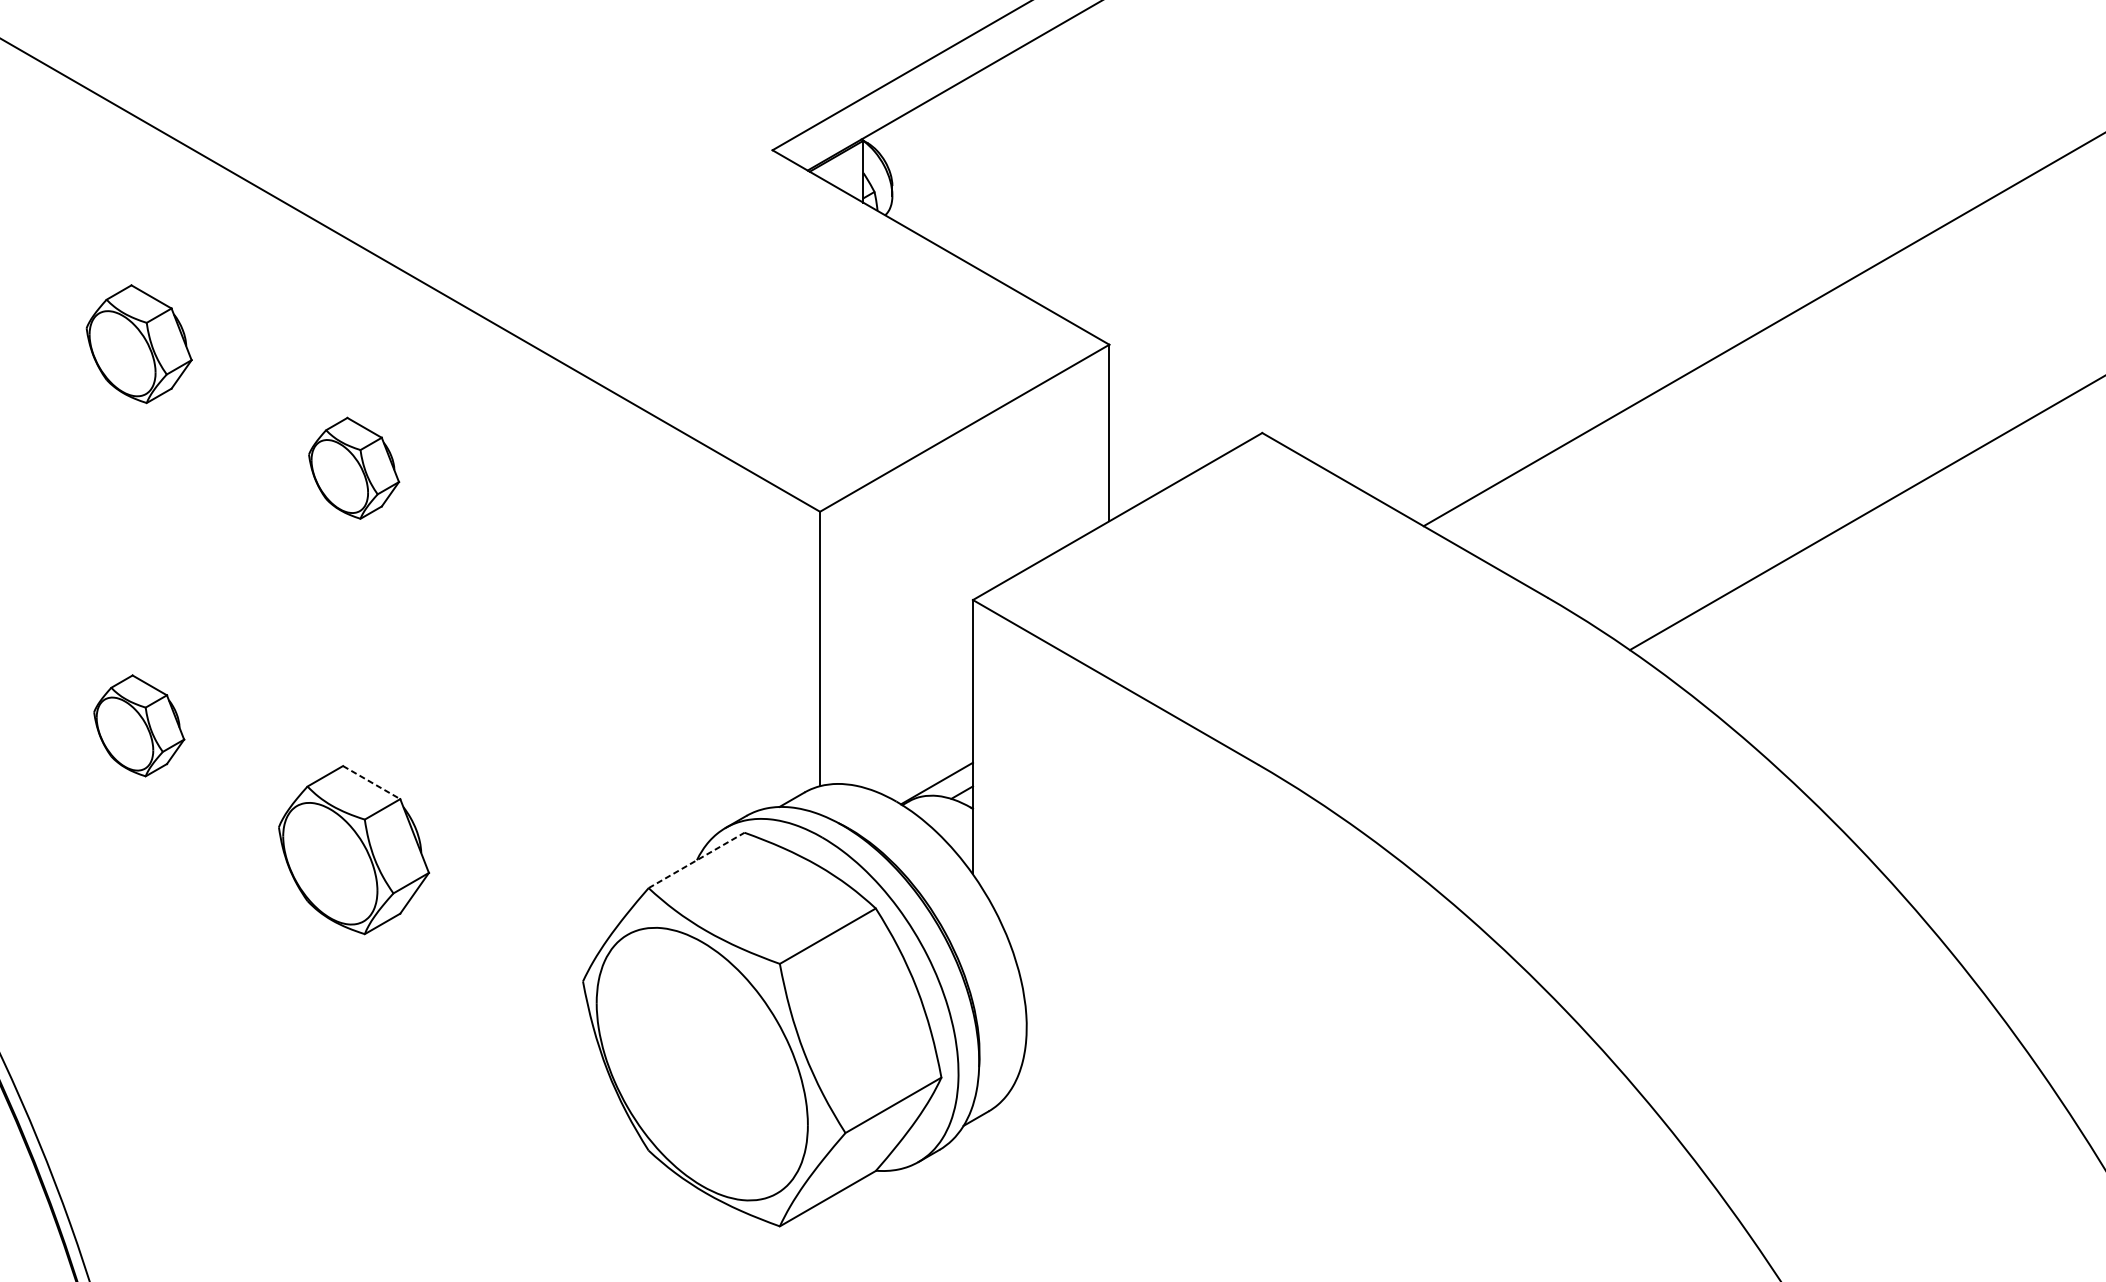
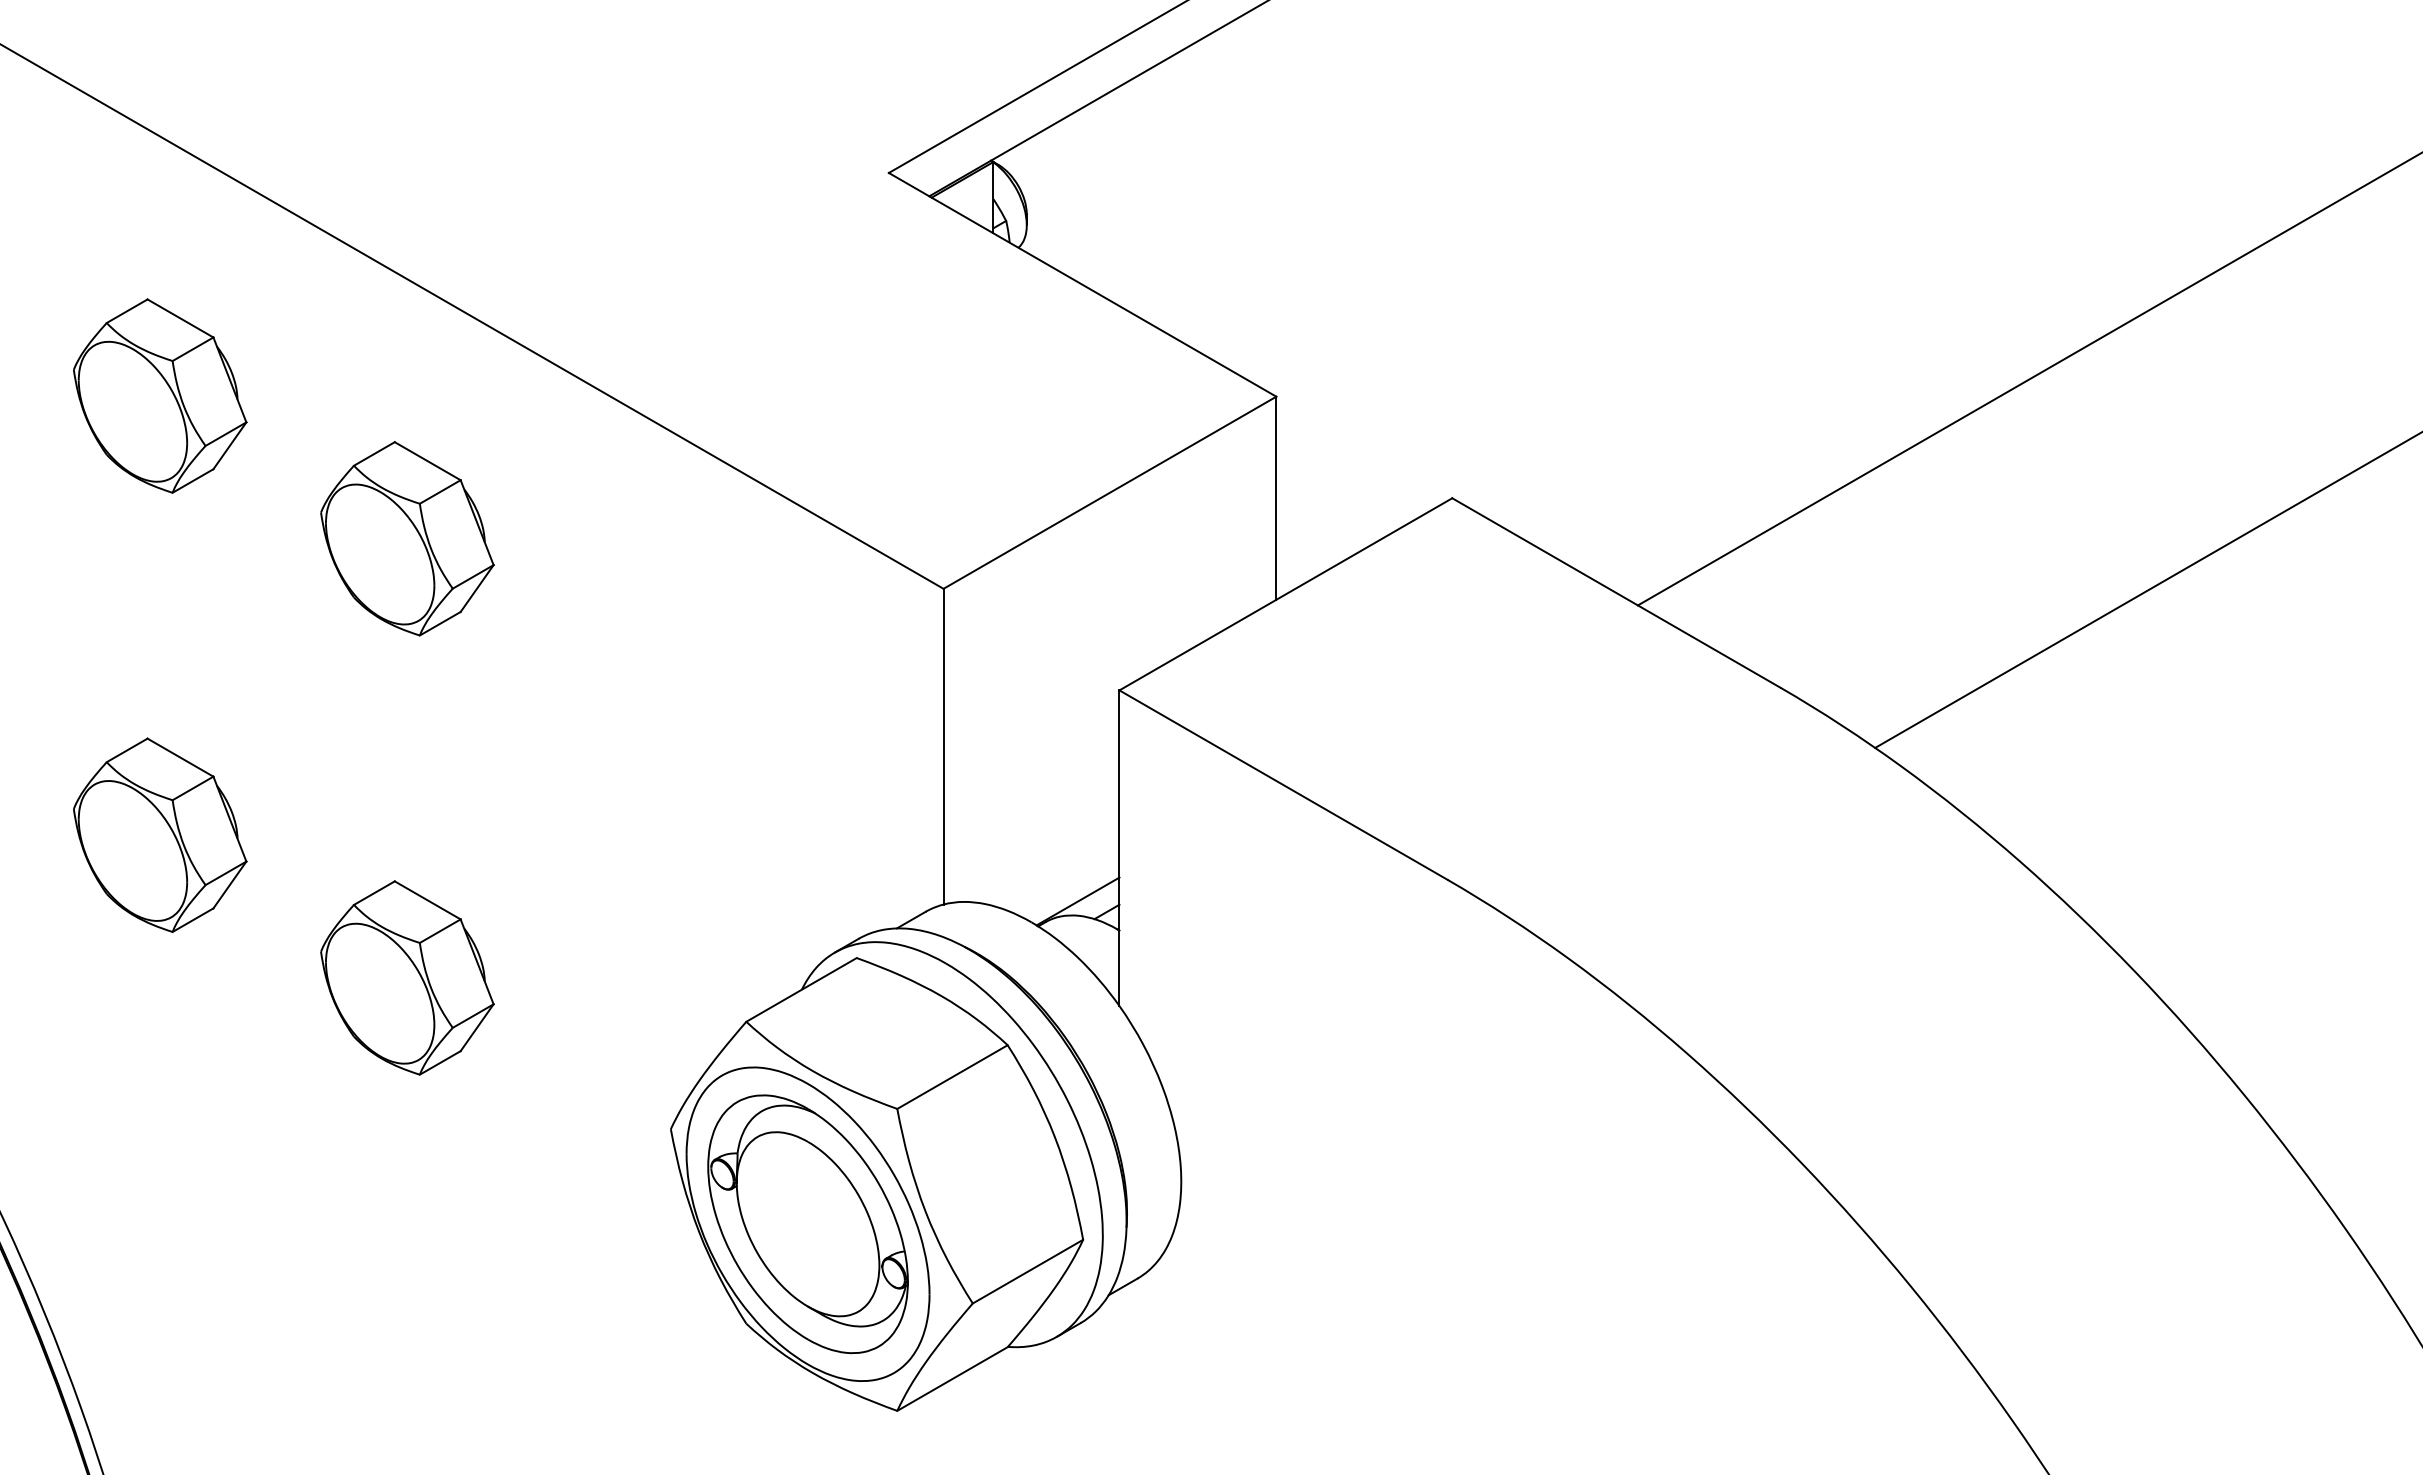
part: (139, 343) -> (160, 395), size x1.43
part: (354, 468) -> (407, 538), size x1.67
part: (139, 725) -> (160, 834), size x1.67
line: (372, 782) -> (428, 900), dashed -> solid
line: (696, 860) -> (801, 989), dashed -> solid
part: (701, 1064) -> (807, 1224), added

